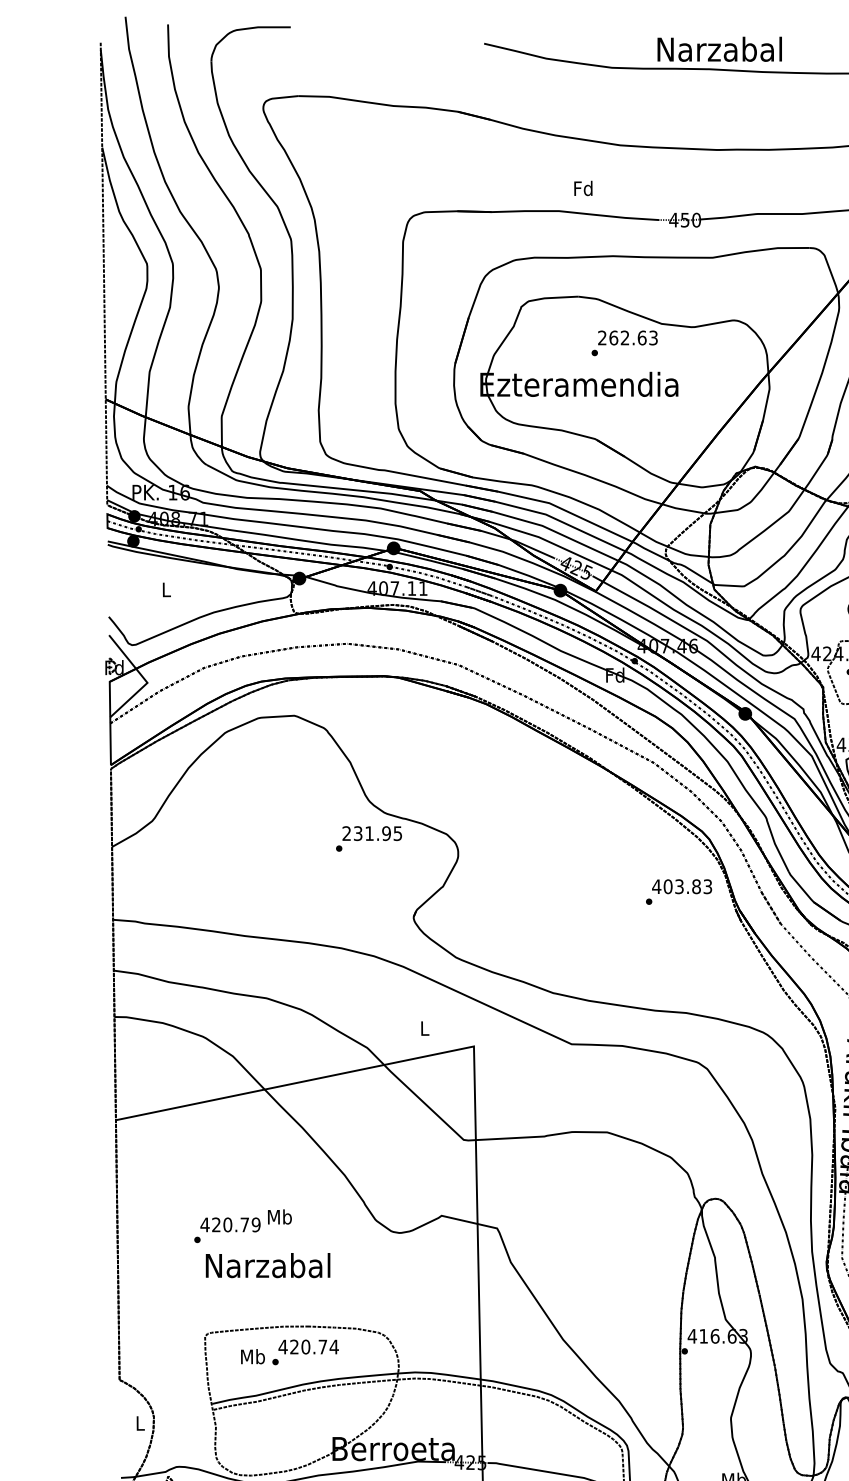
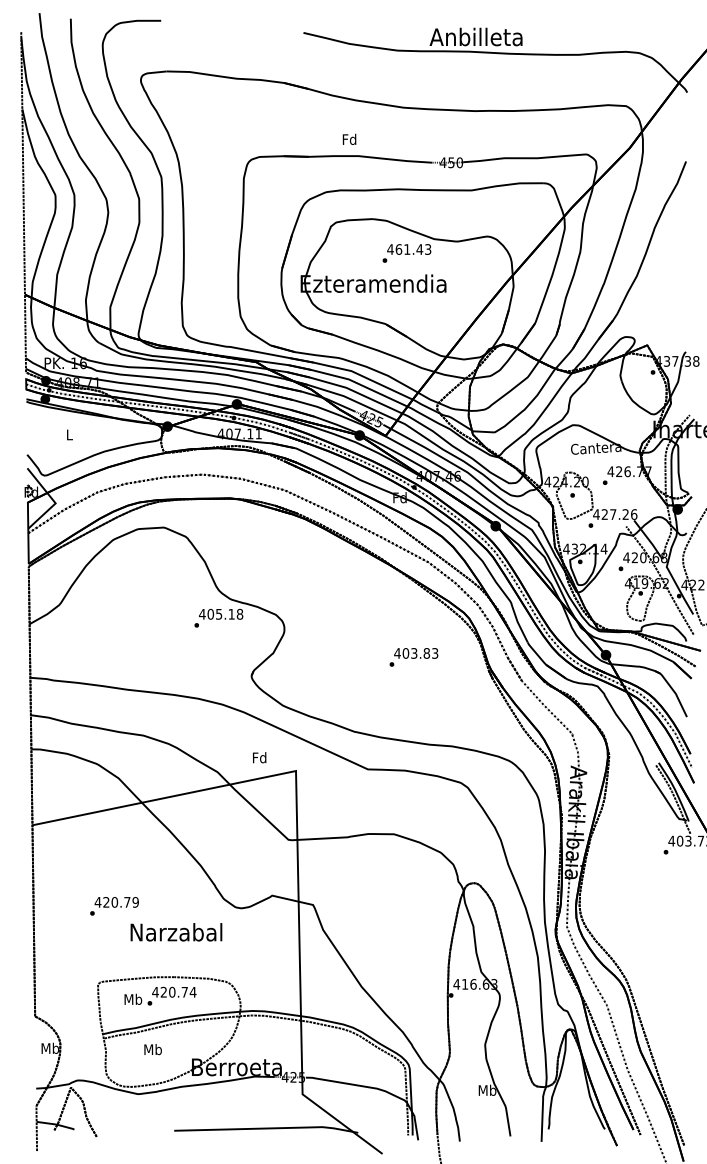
text: (717, 48) -> (475, 36), Narzabal -> Anbilleta
text: (583, 187) -> (349, 138), moved
text: (622, 337) -> (405, 249), 262.63 -> 461.43
text: (372, 832) -> (221, 613), 231.95 -> 405.18
text: (678, 892) -> (413, 657), moved
text: (424, 1028) -> (259, 757), L -> Fd
text: (279, 1216) -> (152, 1049), moved
text: (268, 1265) -> (176, 932), moved
text: (140, 1422) -> (50, 1047), L -> Mb

